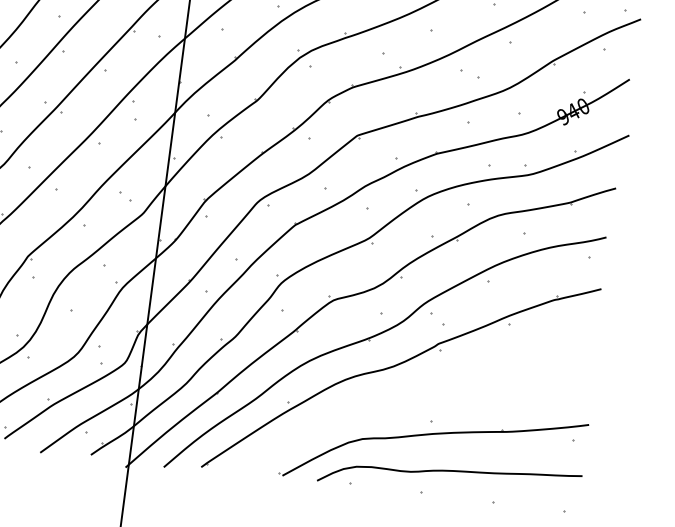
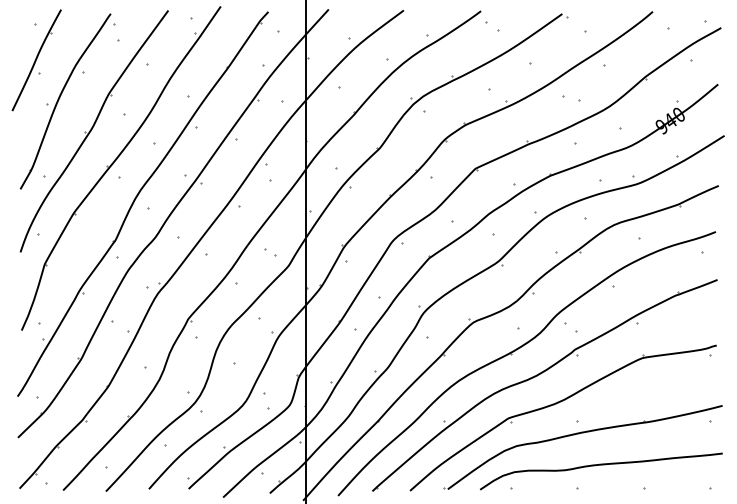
part: (411, 400) -> (556, 404), added

